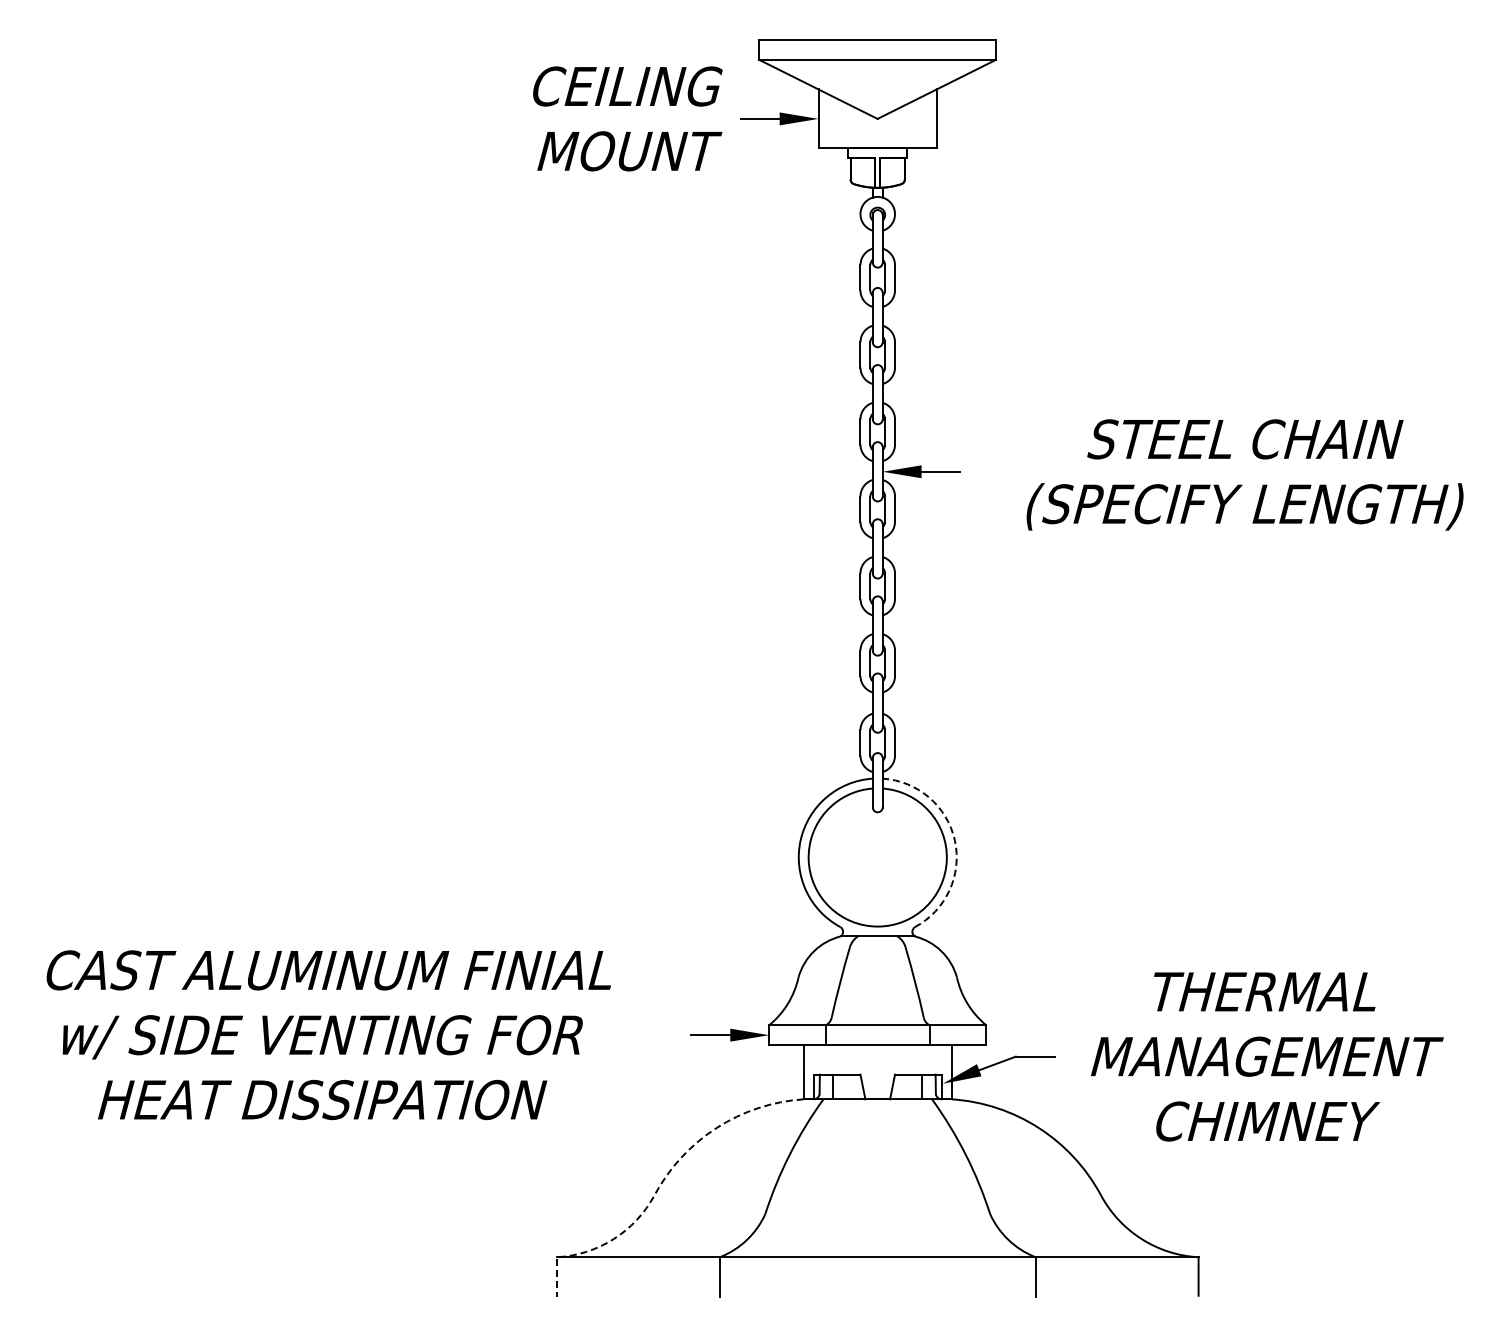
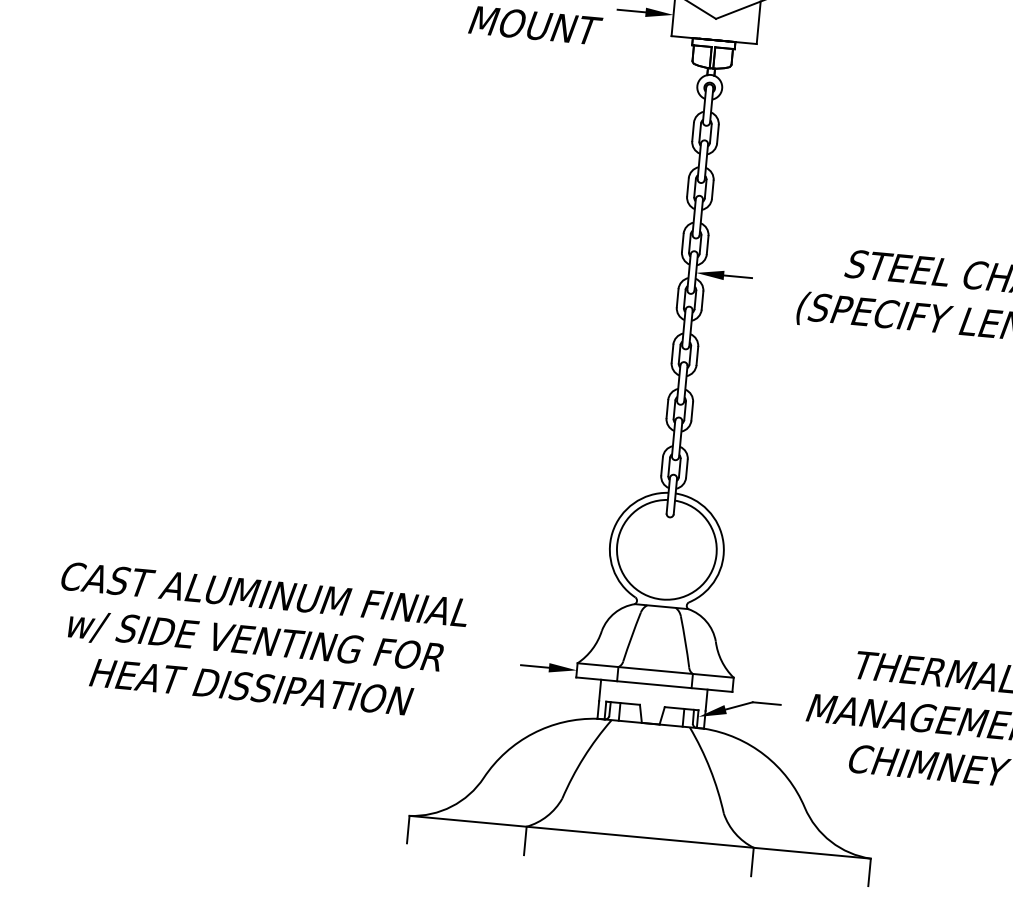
arc: (954, 840) -> (723, 542), dashed -> solid
line: (659, 1185) -> (488, 771), dashed -> solid

